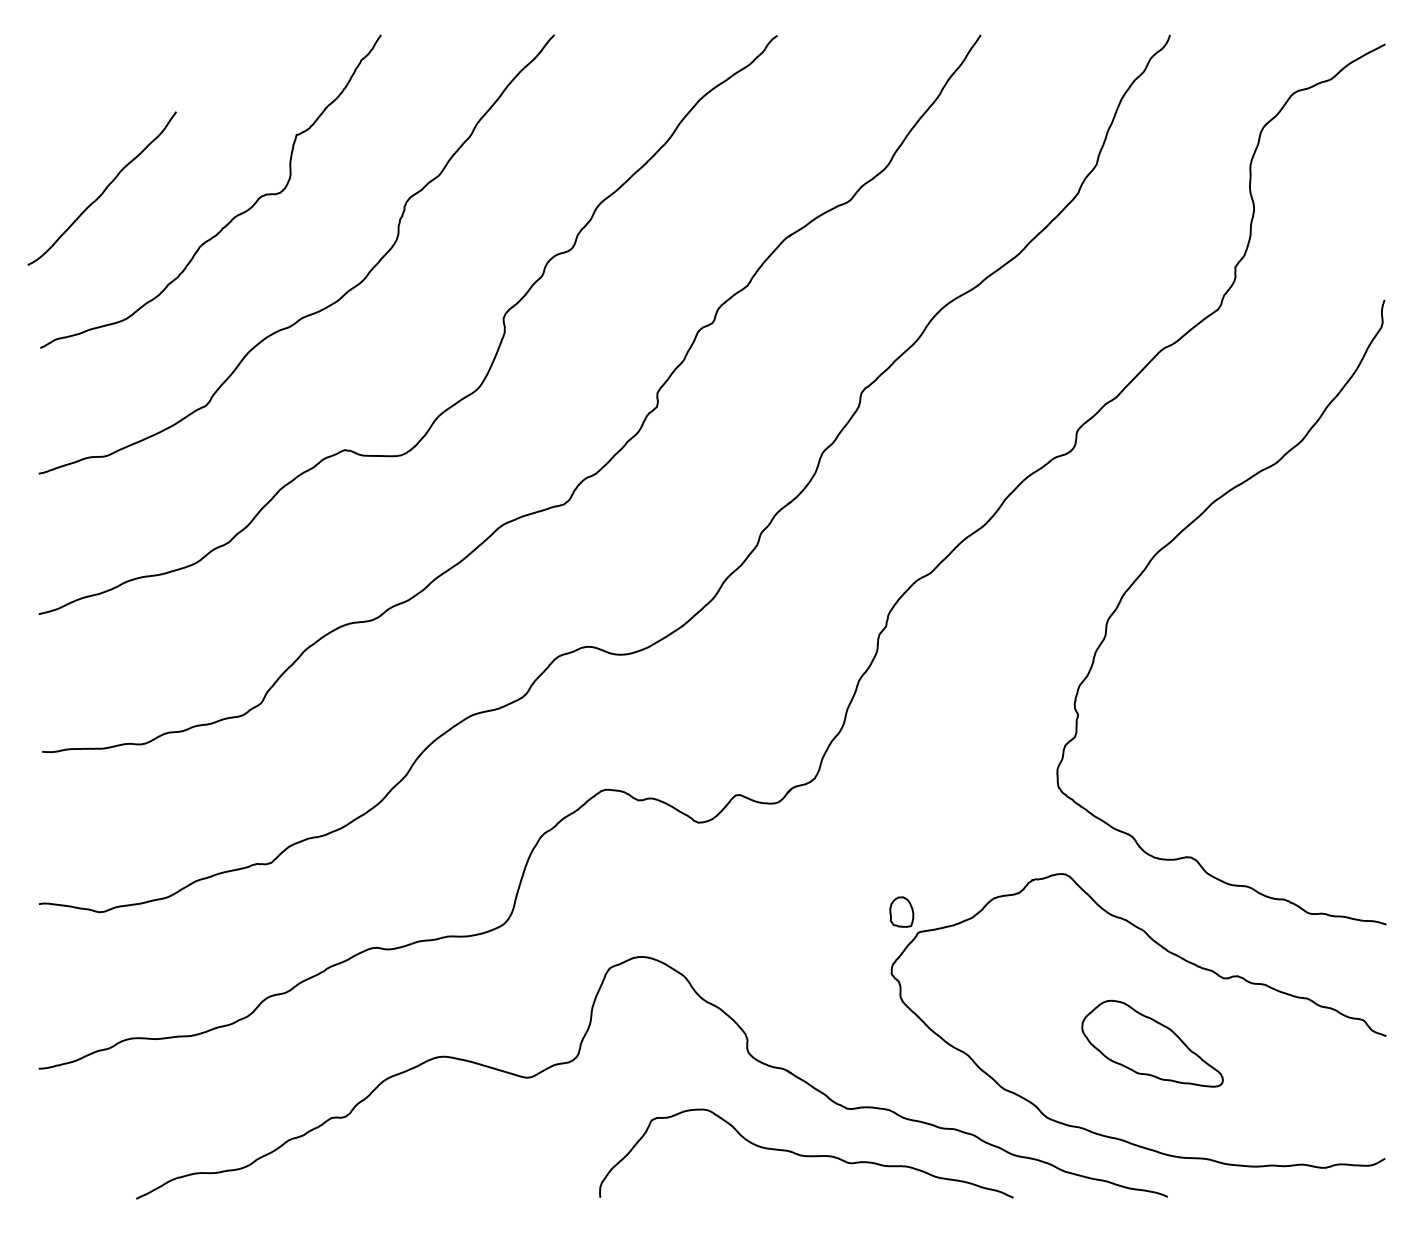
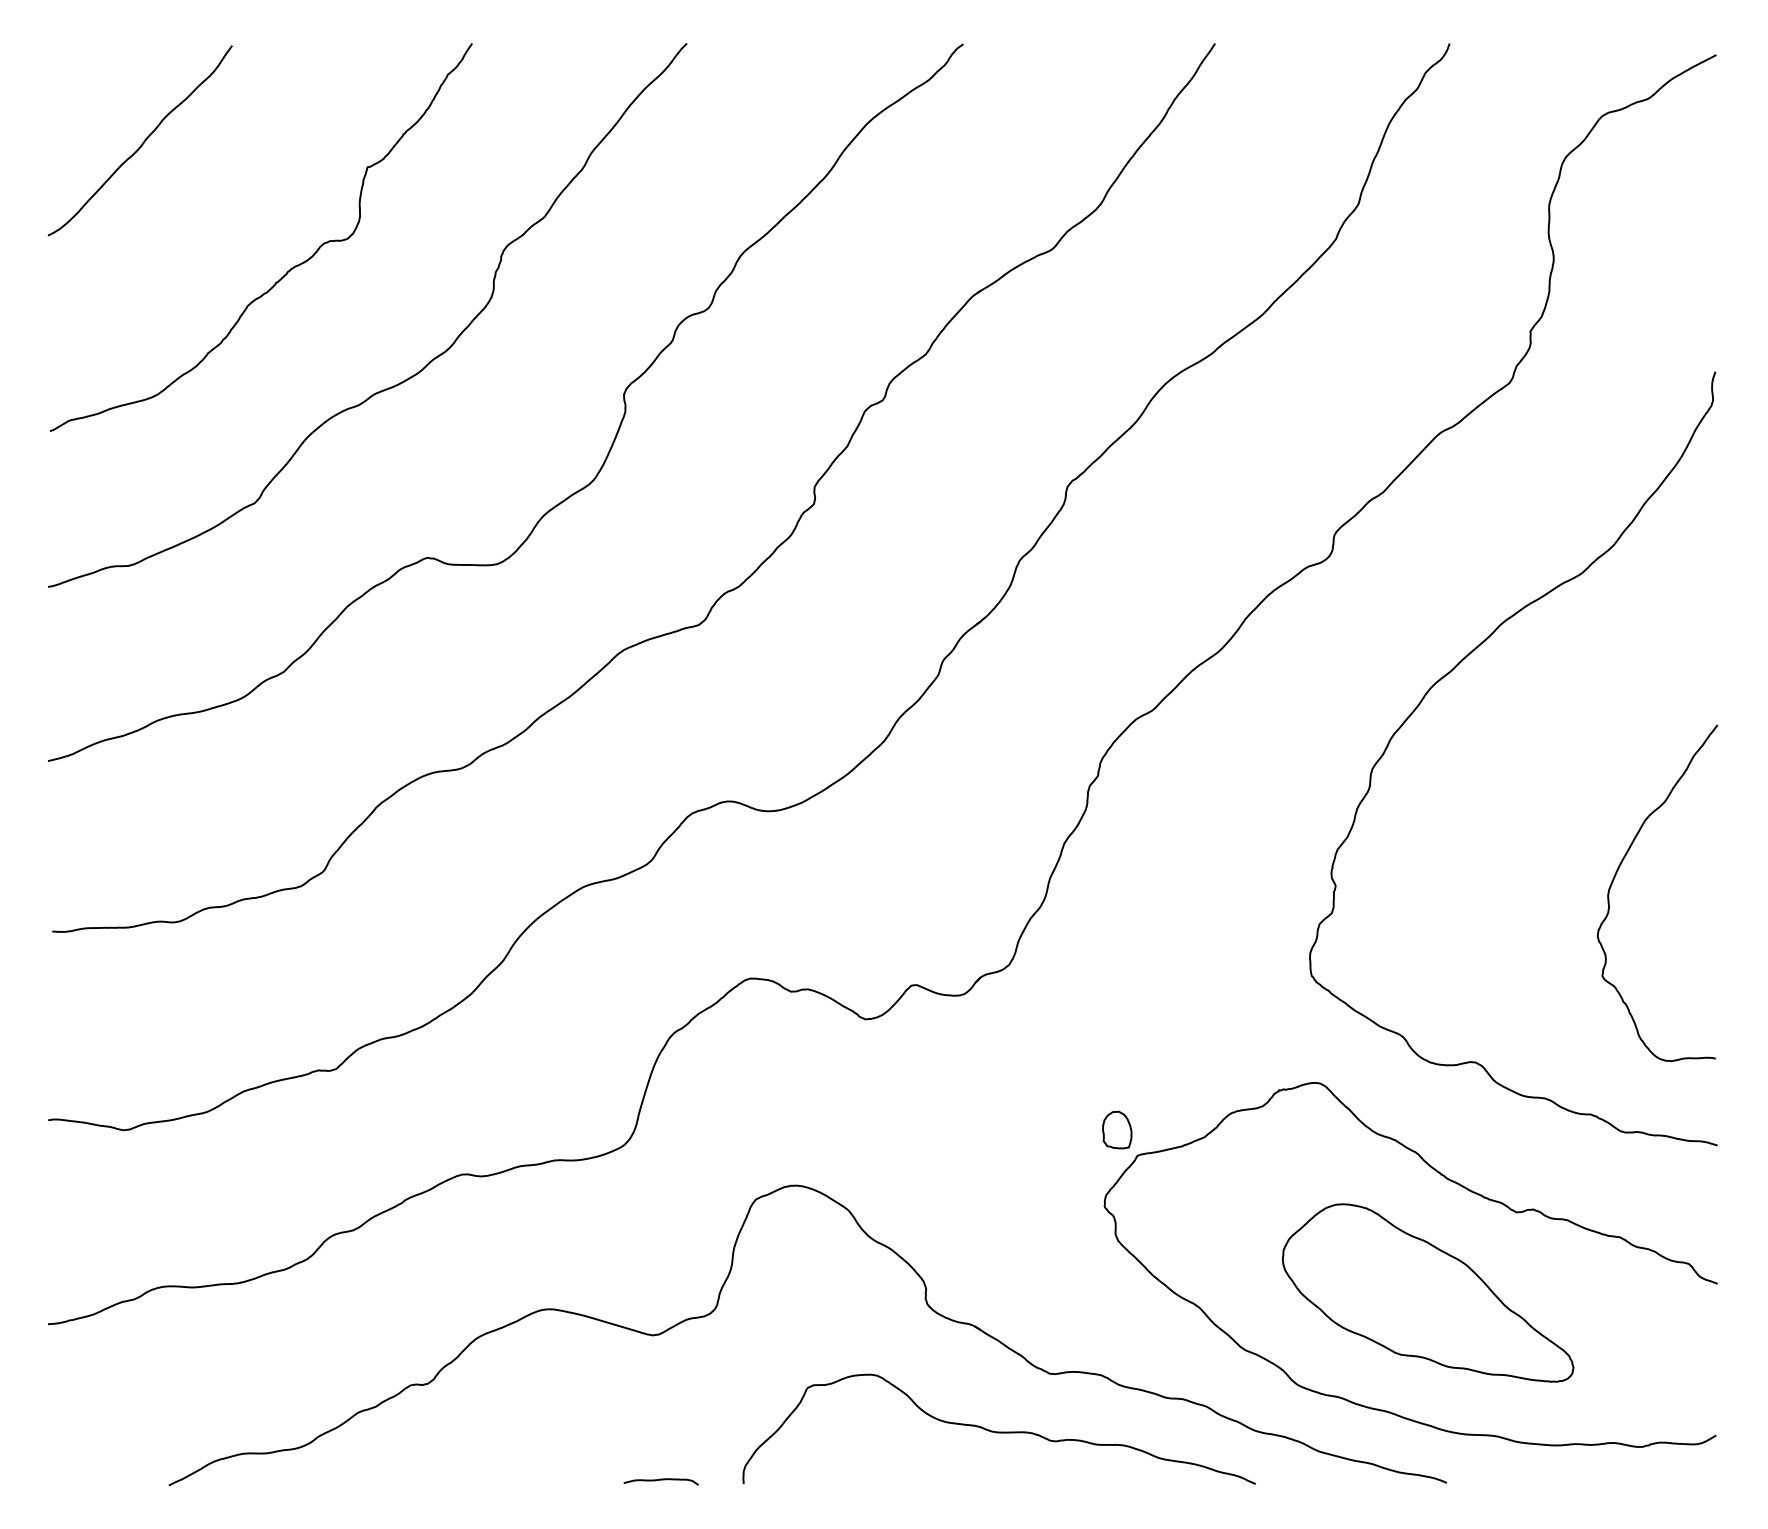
curve: (103, 190) -> (141, 143), moved
curve: (1305, 705) -> (1617, 874), added
part: (1152, 1043) -> (1427, 1292), size x1.67
curve: (533, 1195) -> (660, 1481), added

